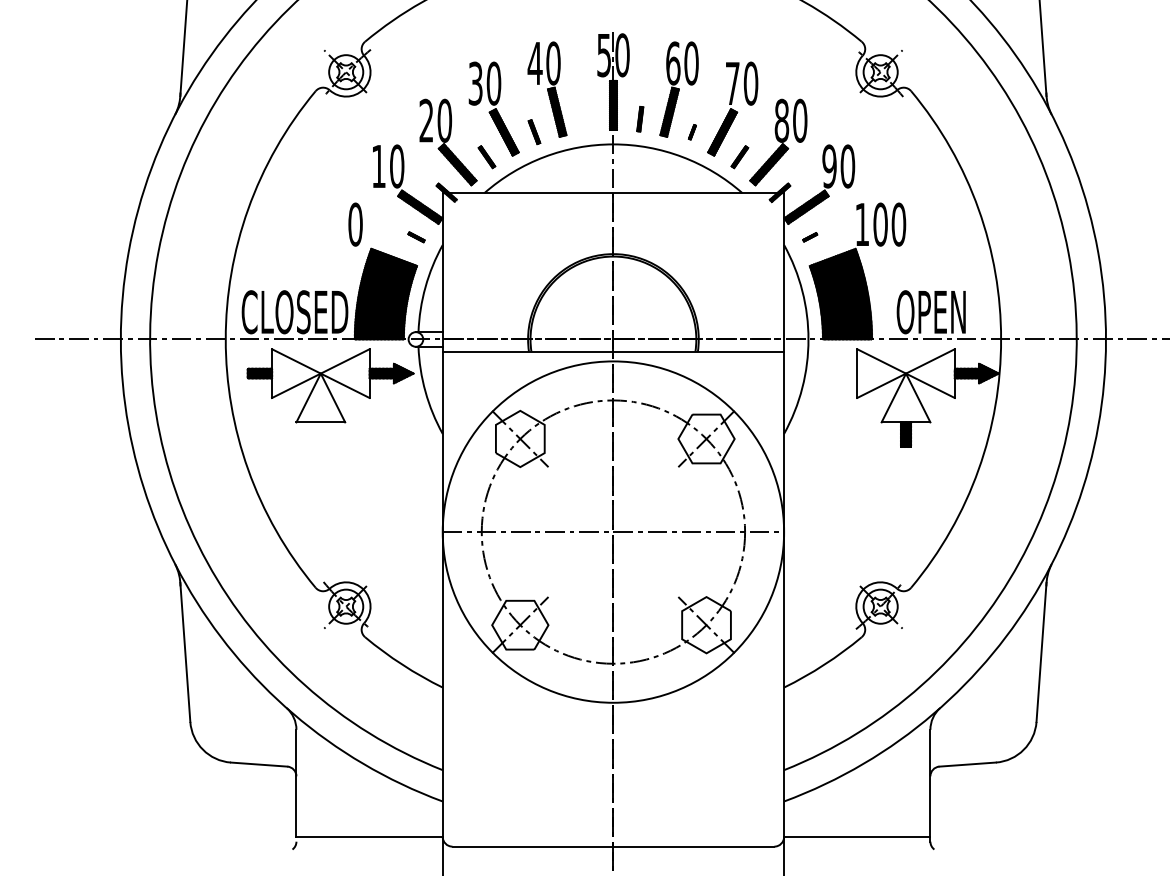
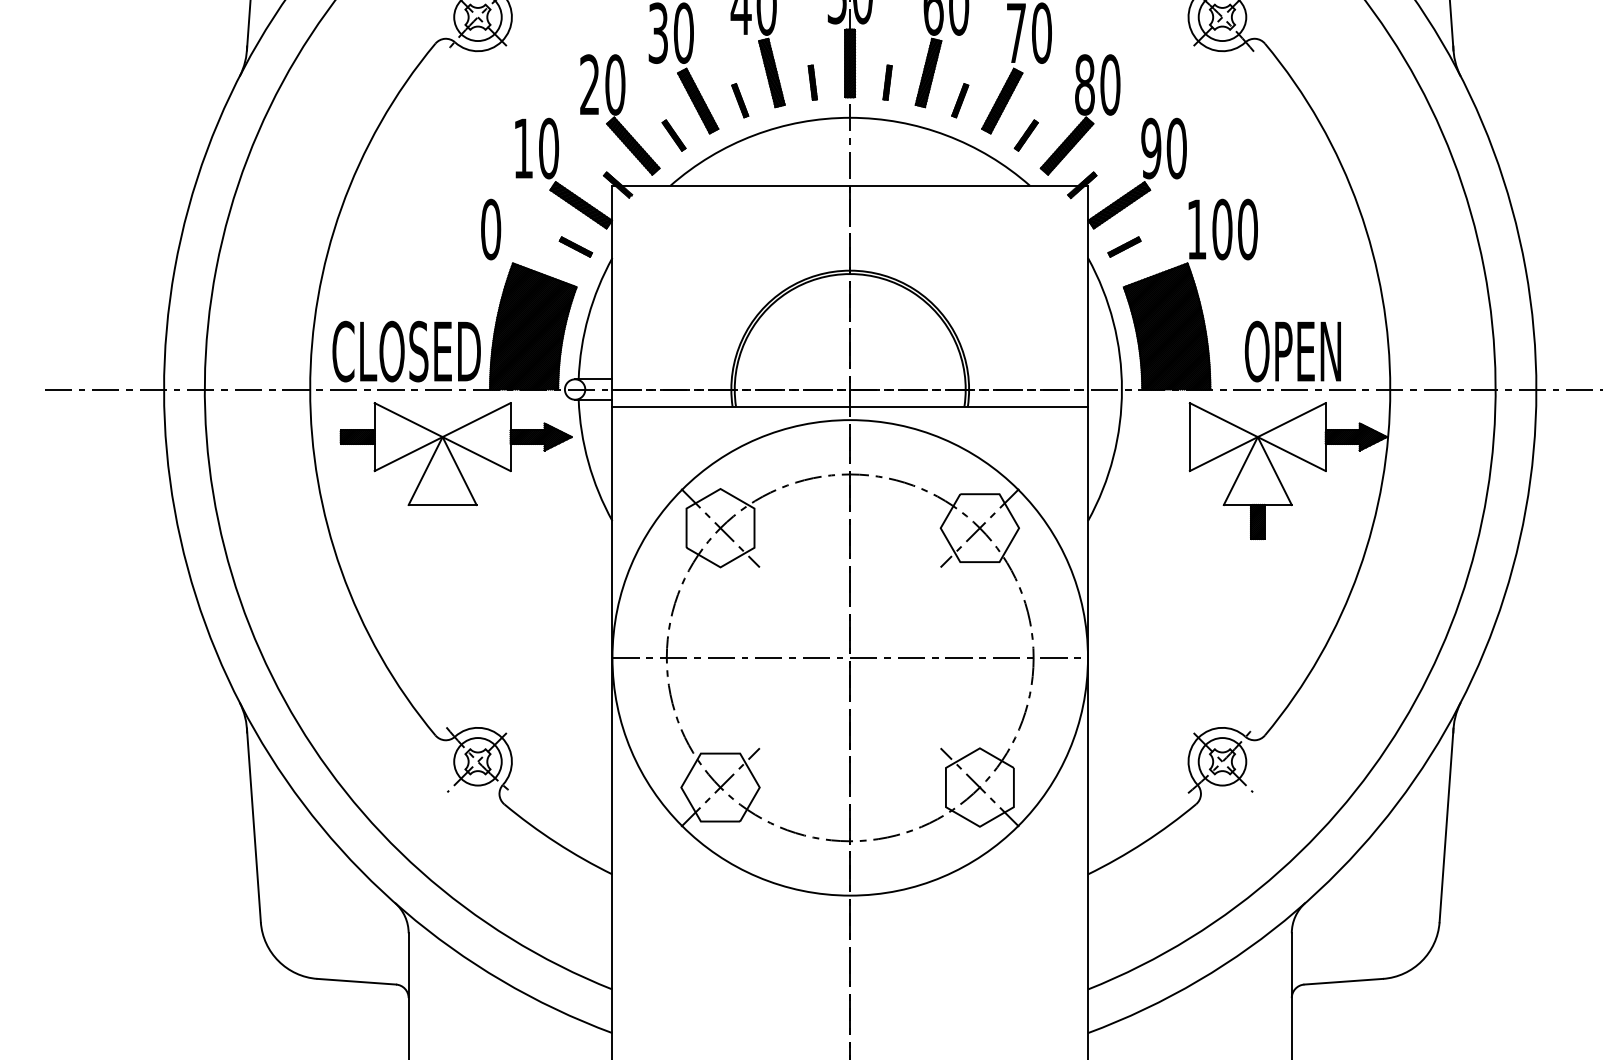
part: (586, 119) -> (812, 83), added
part: (692, 132) -> (960, 101), size x1.67
part: (416, 237) -> (575, 247), size x1.43
part: (809, 237) -> (1123, 247), size x1.67

